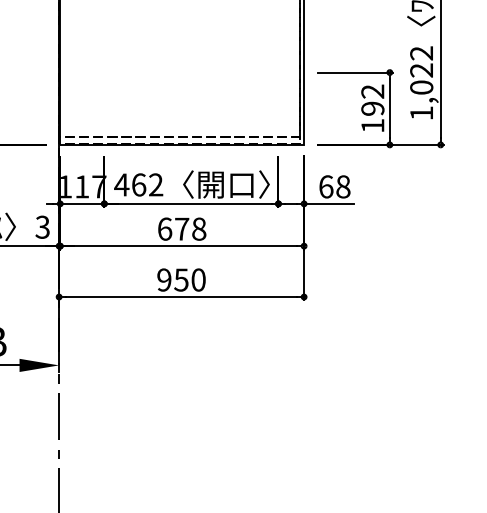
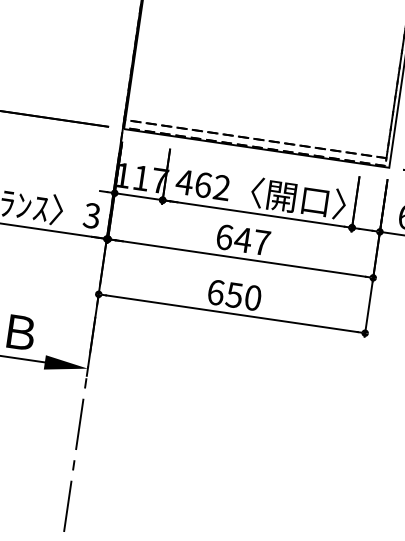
text: (190, 228) -> (252, 240), 678 -> 647
text: (164, 279) -> (216, 291), 950 -> 650

